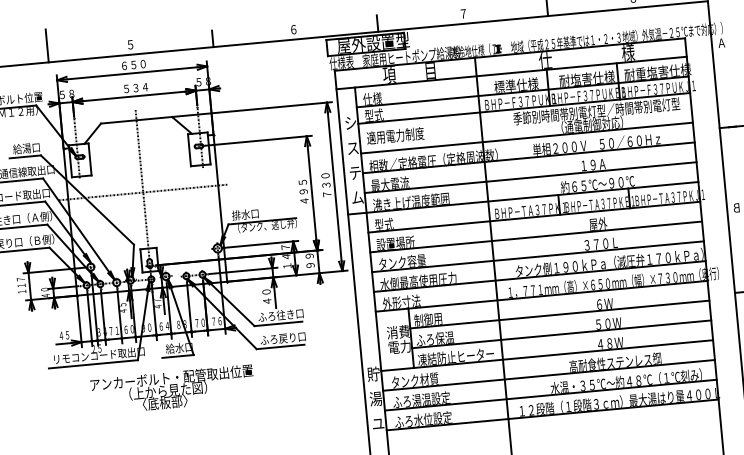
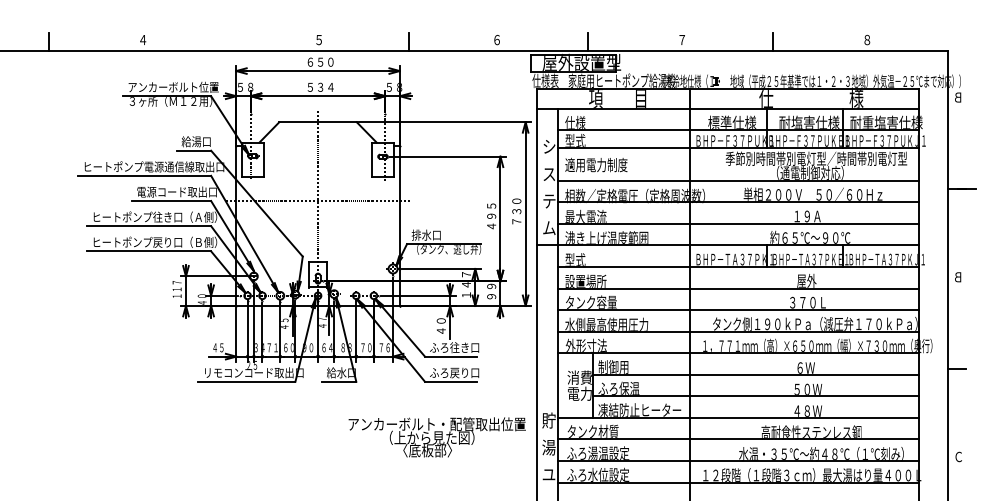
text: (720, 43) -> (957, 97), Ａ -> Ｂ
line: (46, 45) -> (228, 32), removed
text: (172, 390) -> (436, 437), moved

